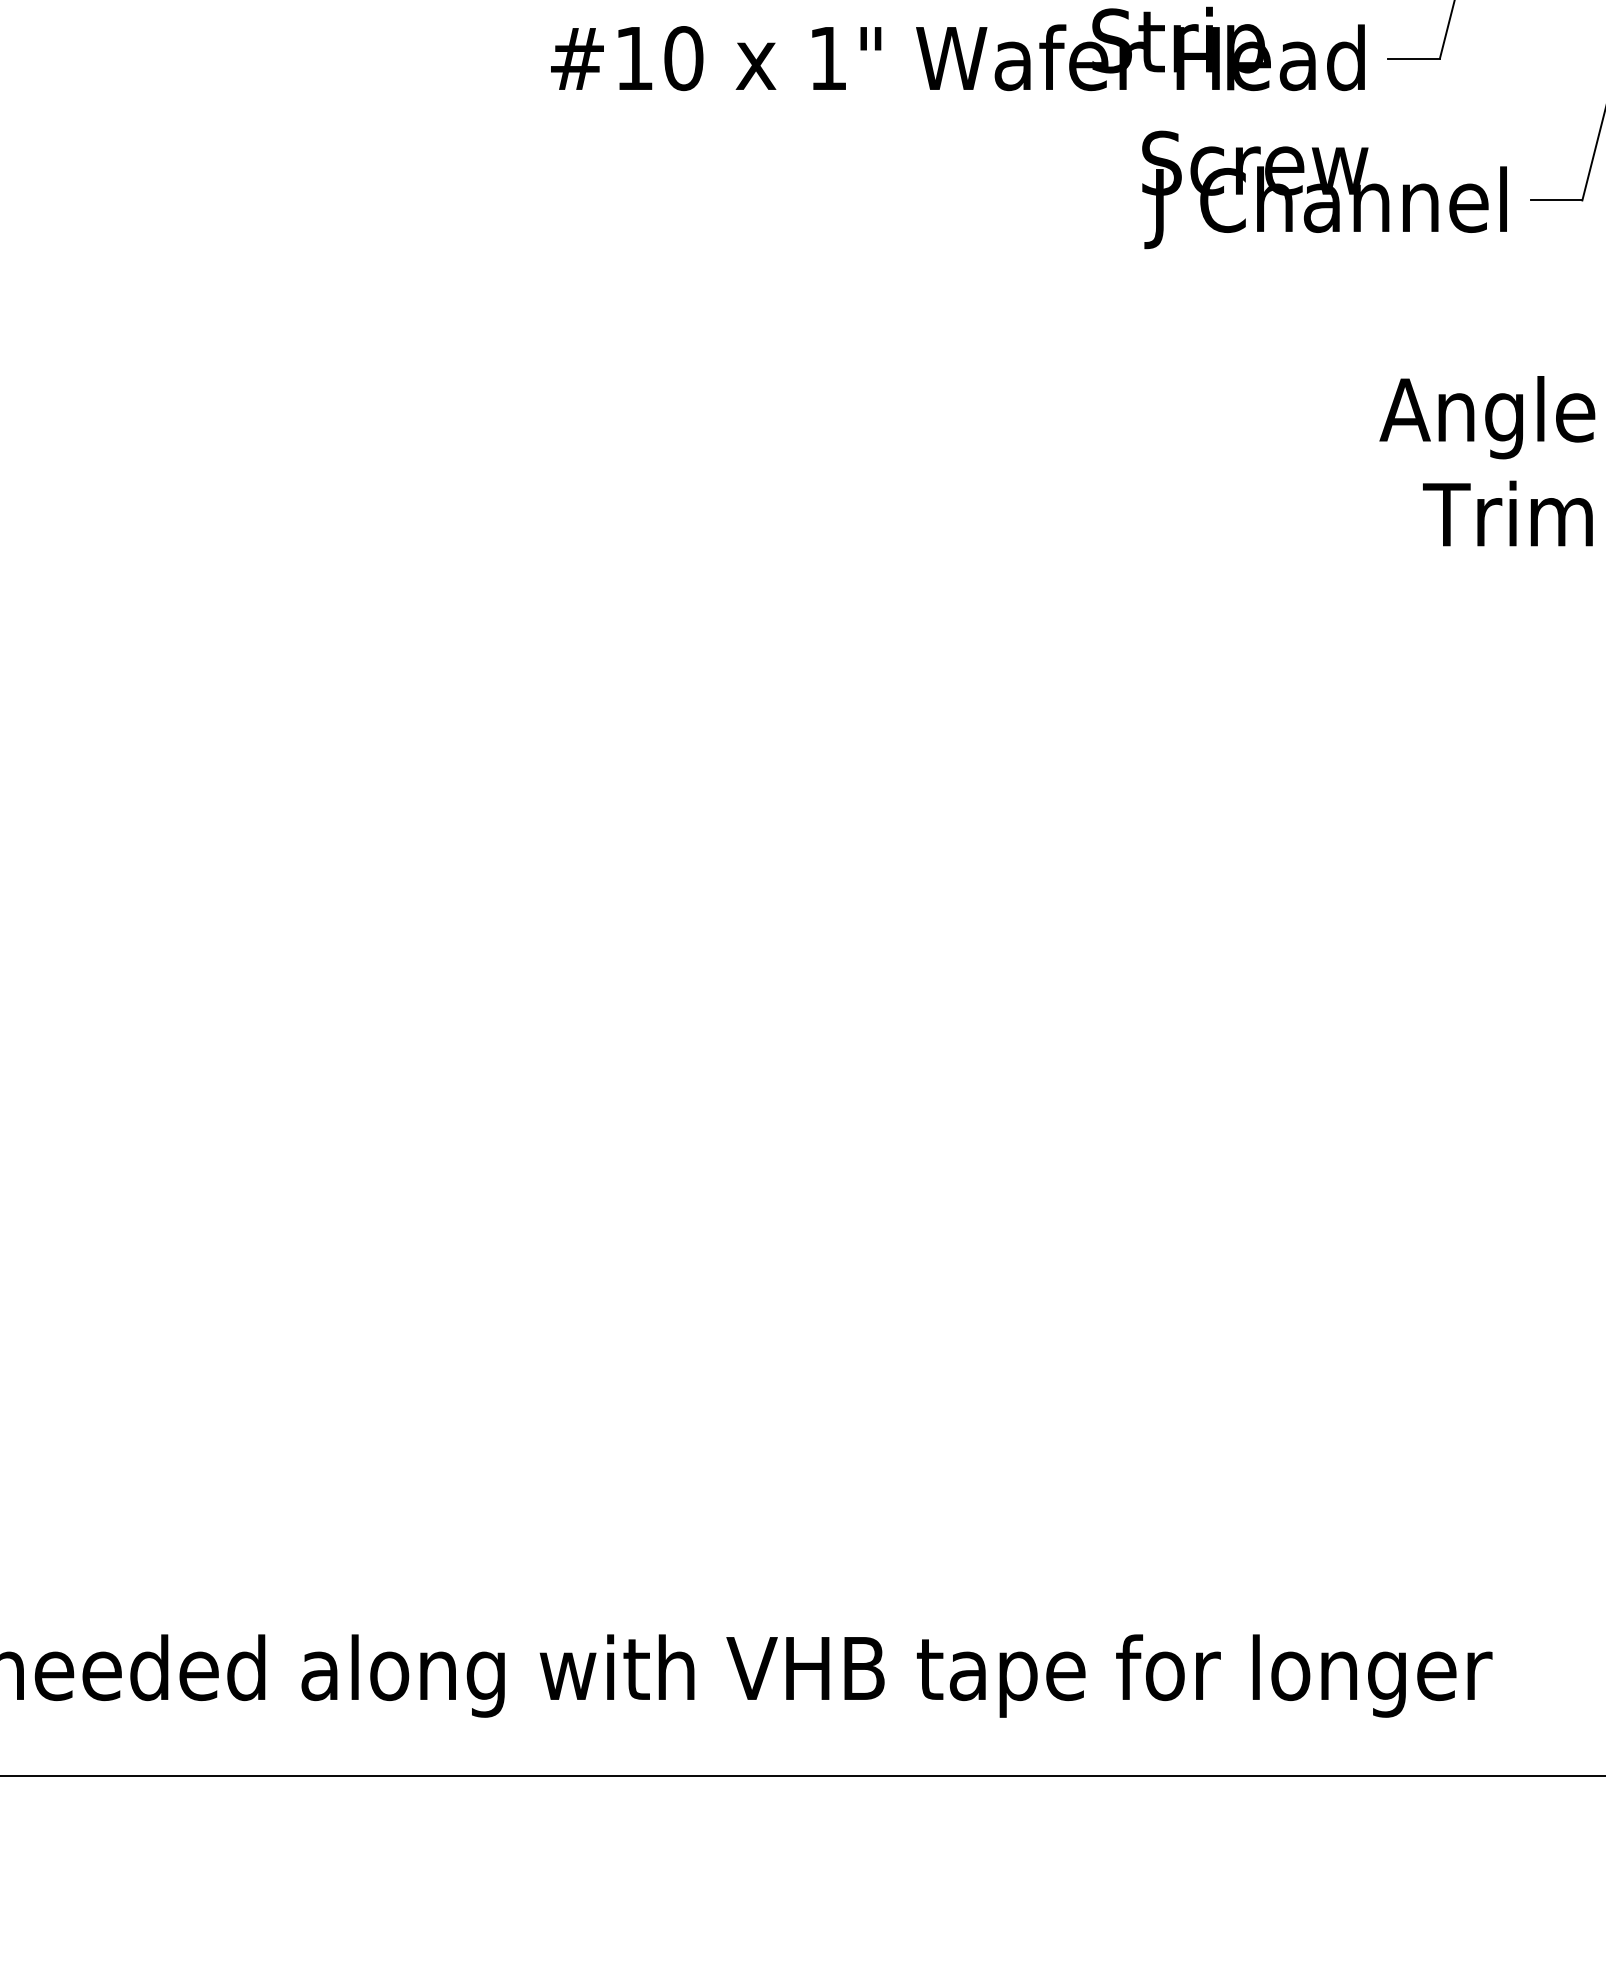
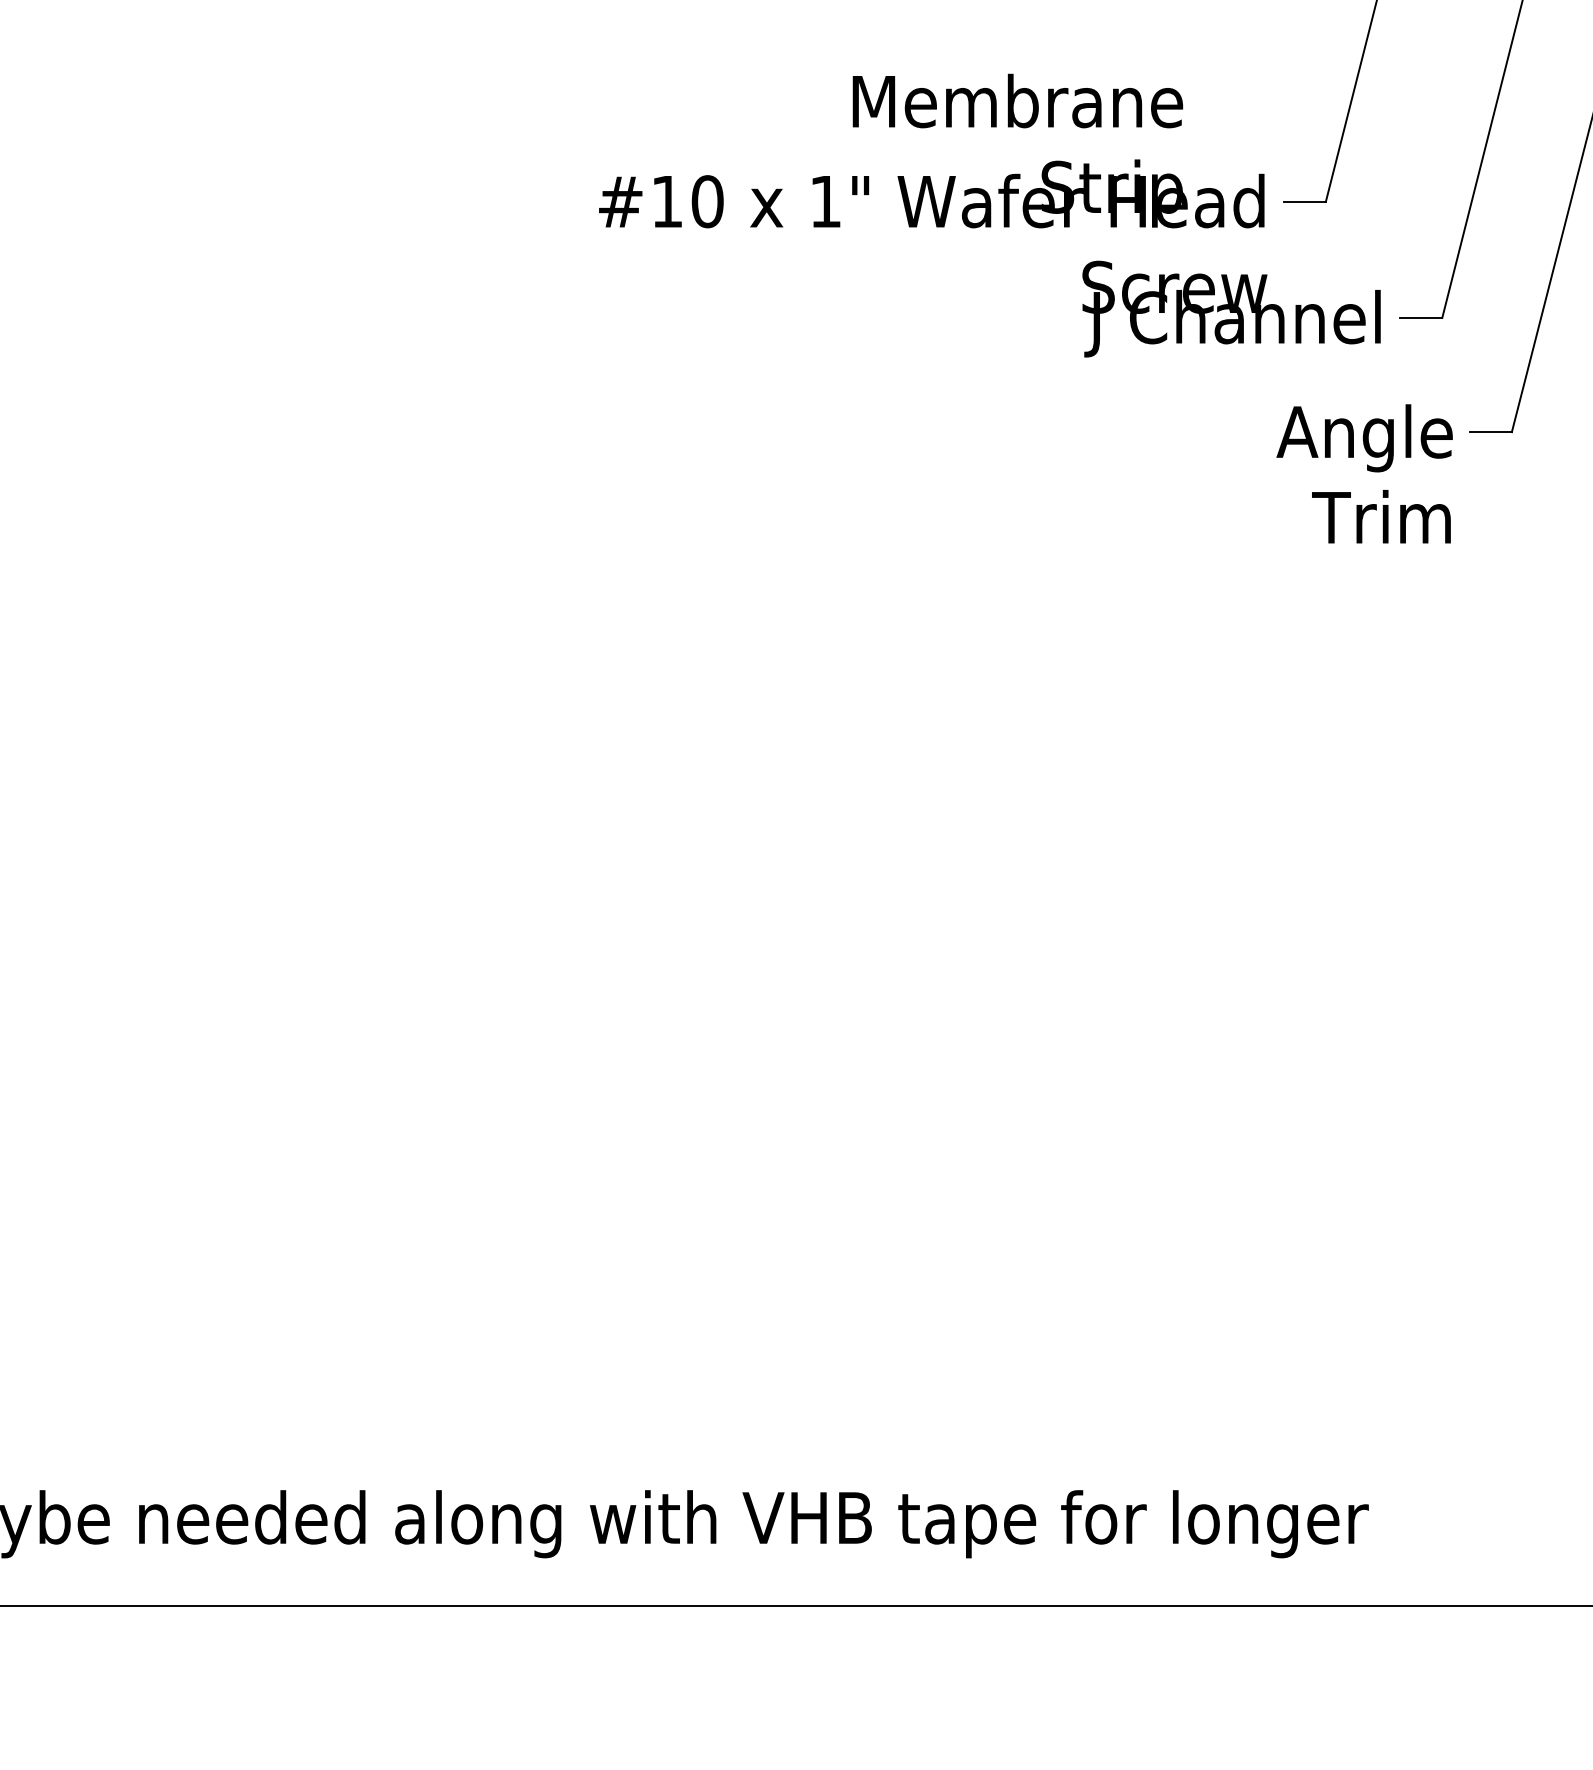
text: (1487, 460) -> (1364, 473), moved

